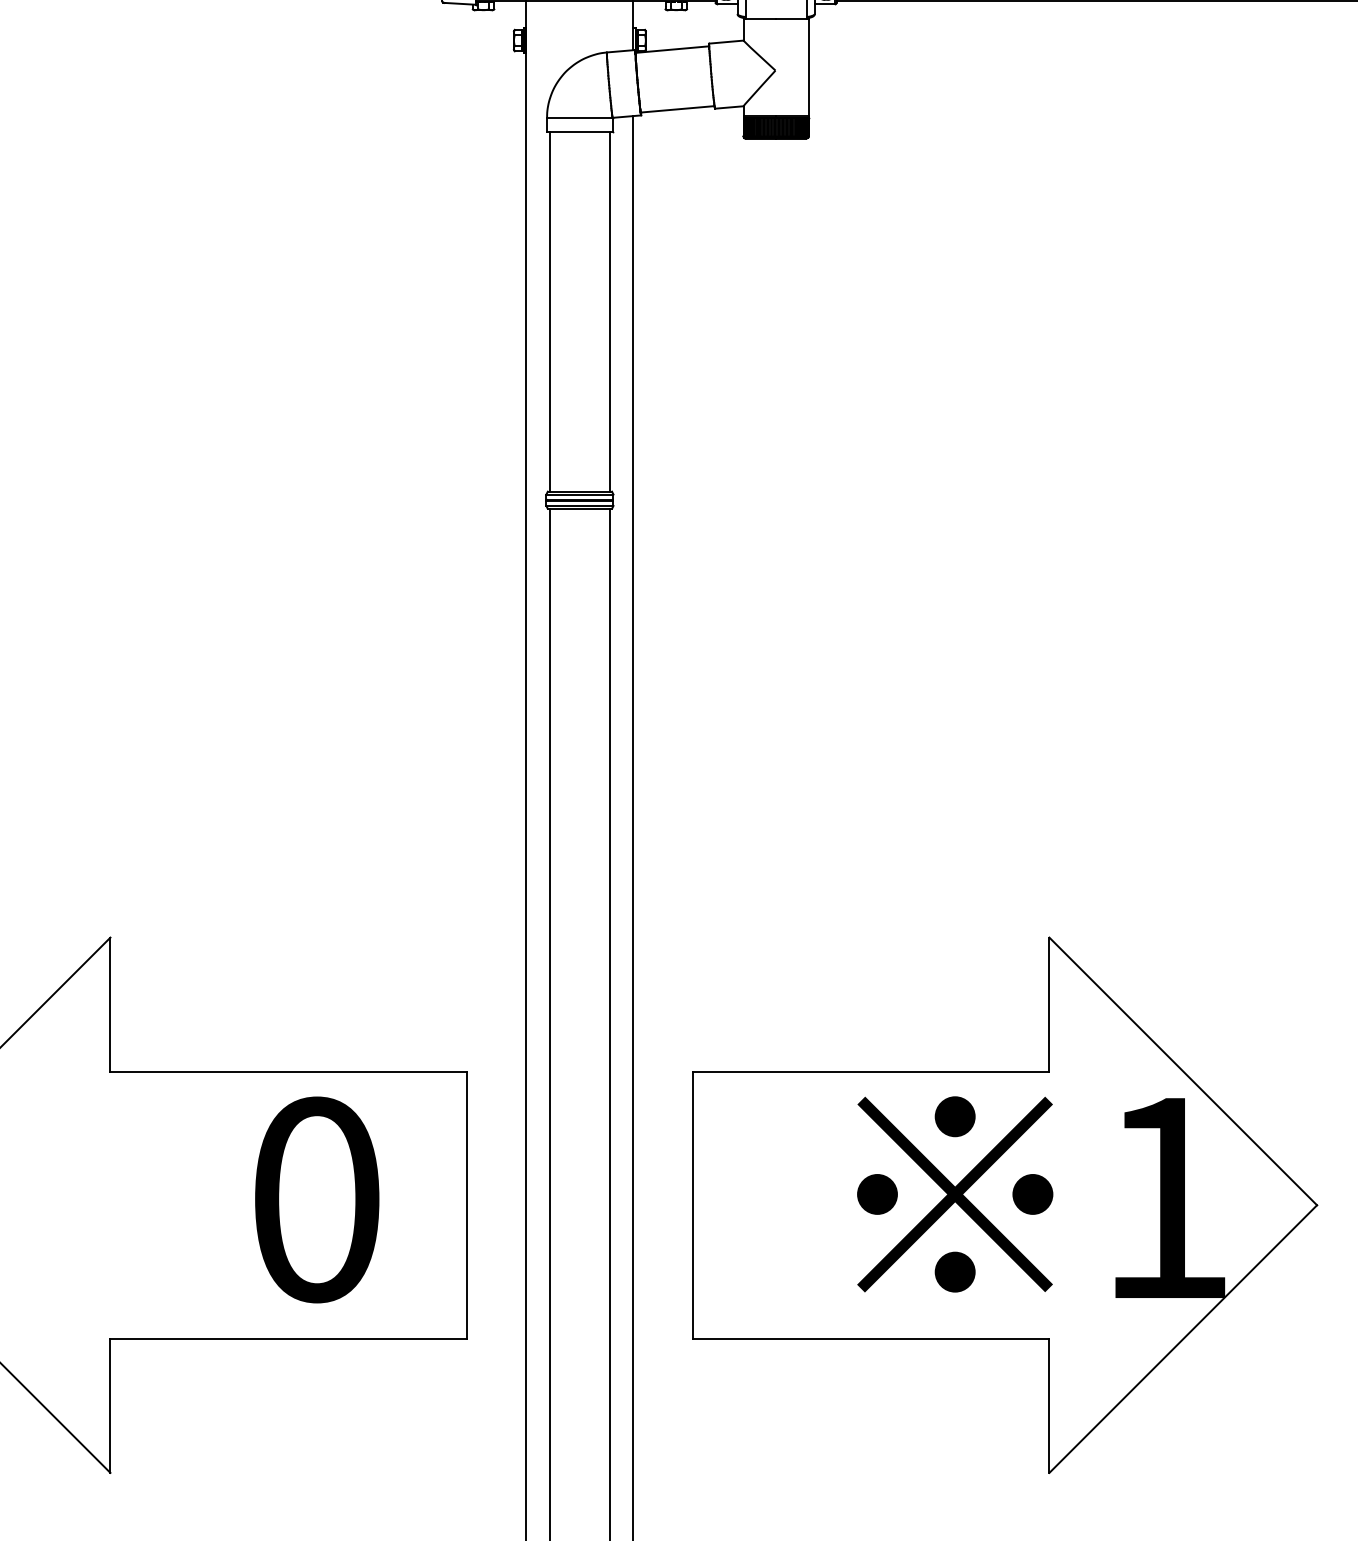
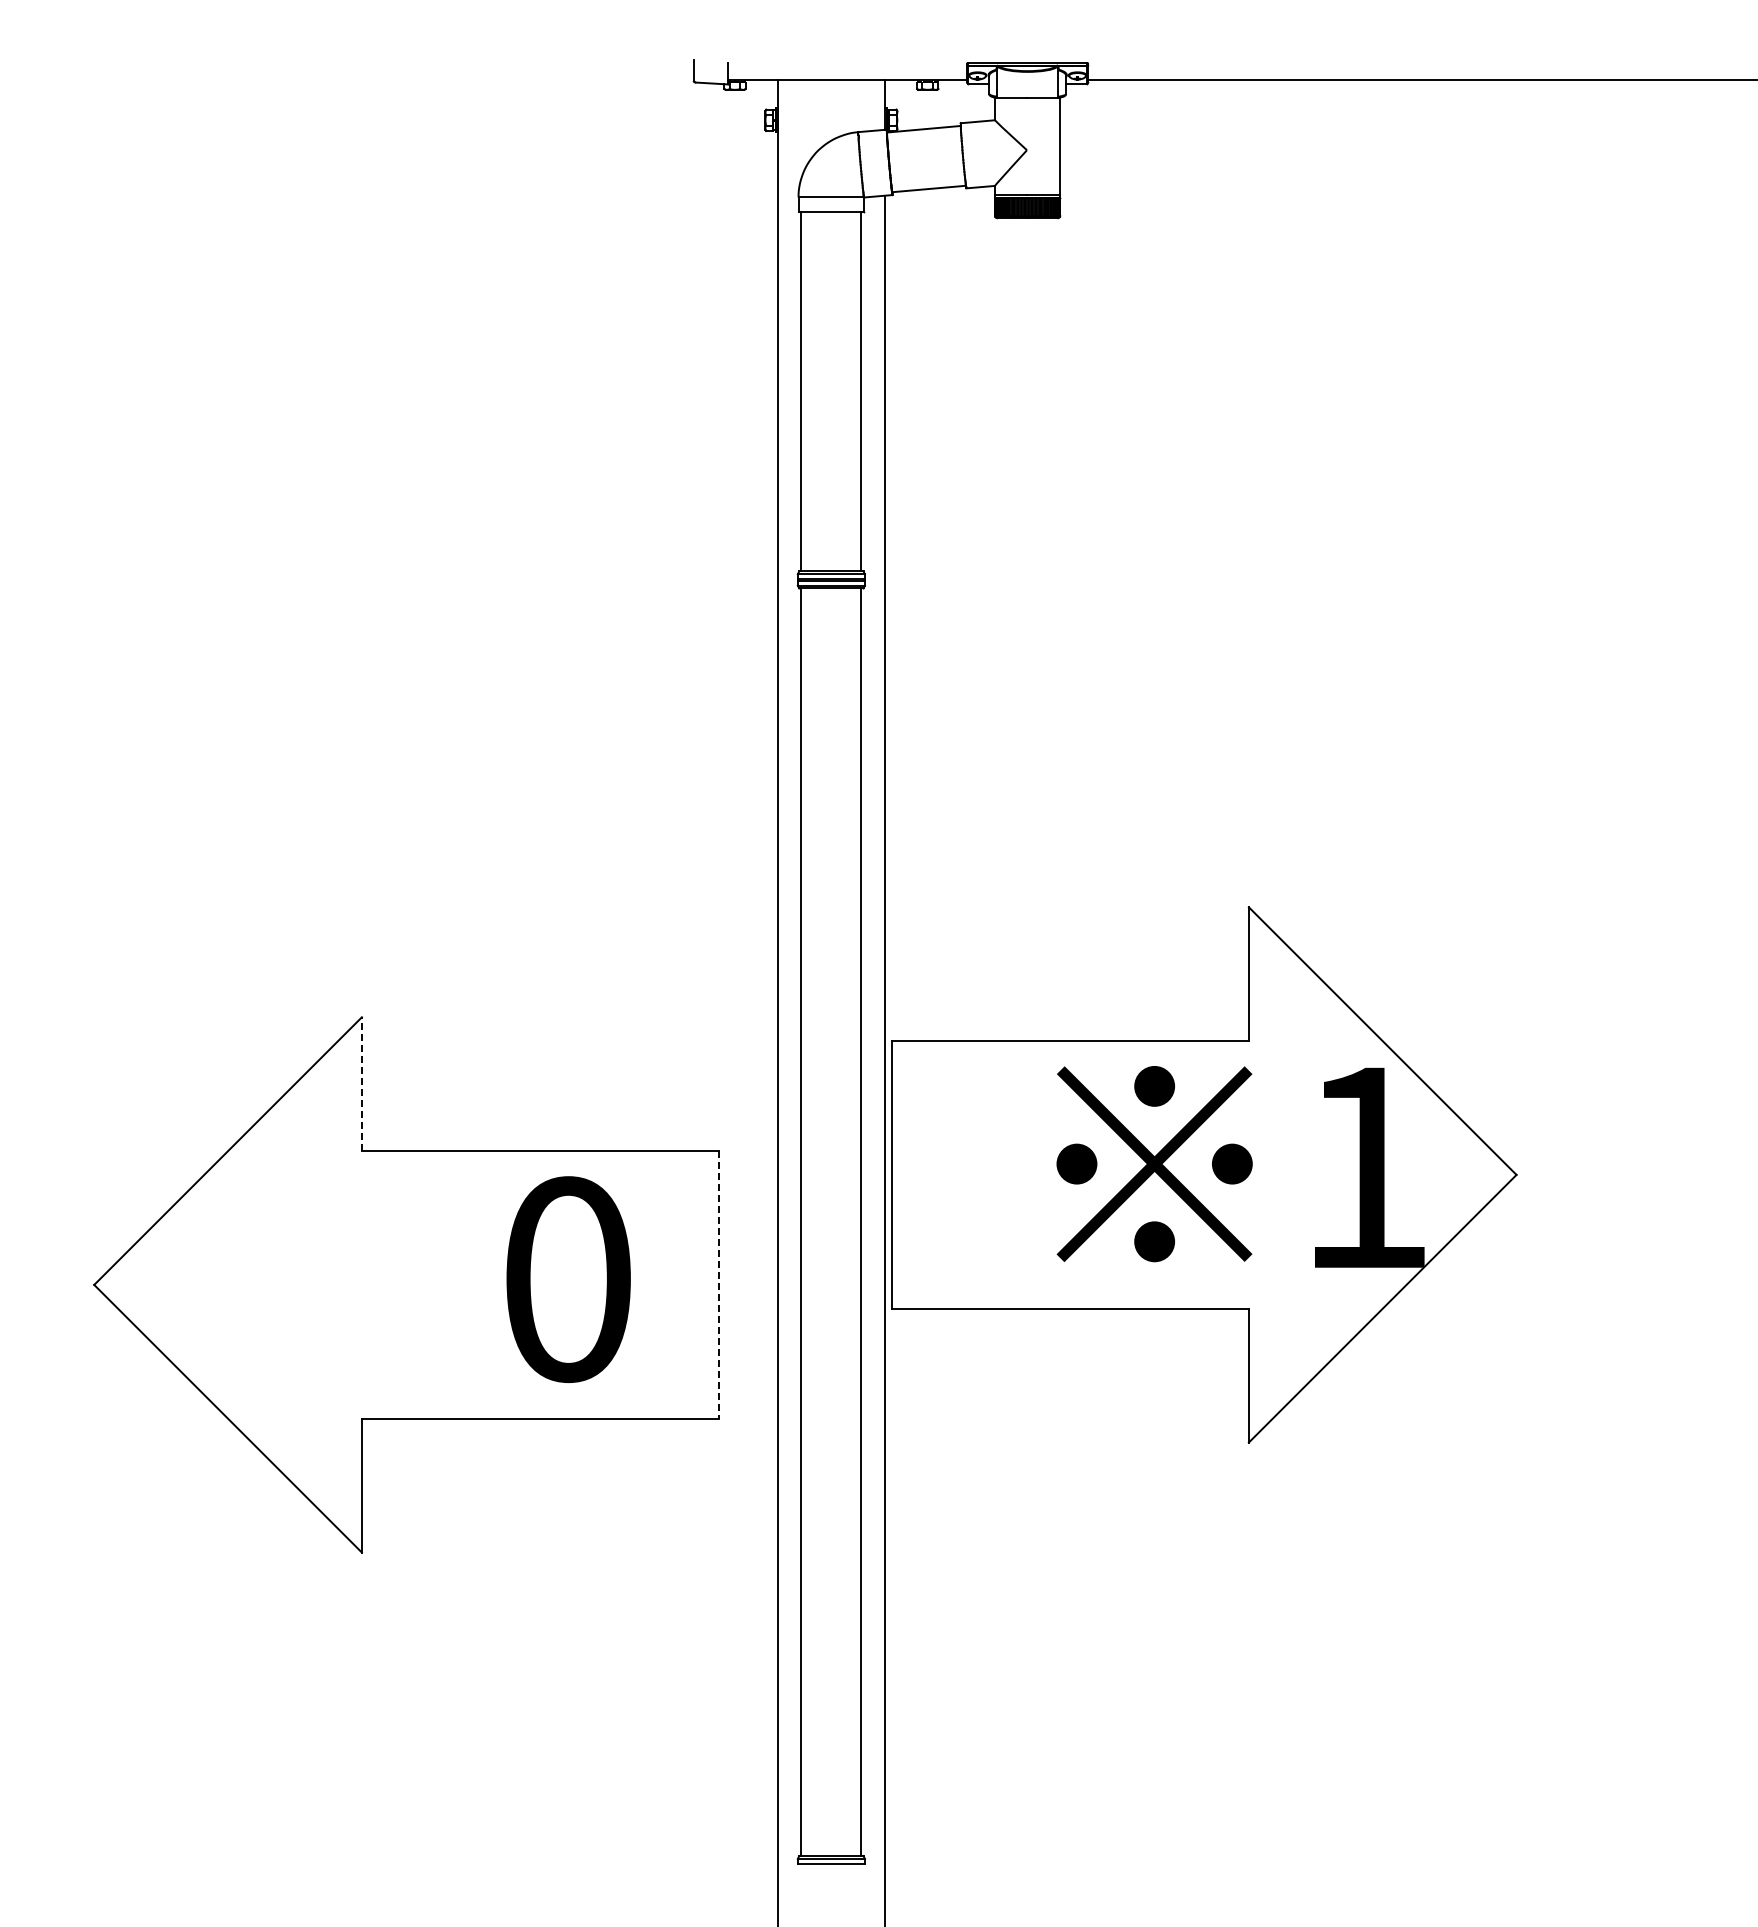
line: (110, 1004) -> (361, 1084), solid -> dashed
part: (1005, 1204) -> (1204, 1174), moved
line: (467, 1205) -> (718, 1285), solid -> dashed

